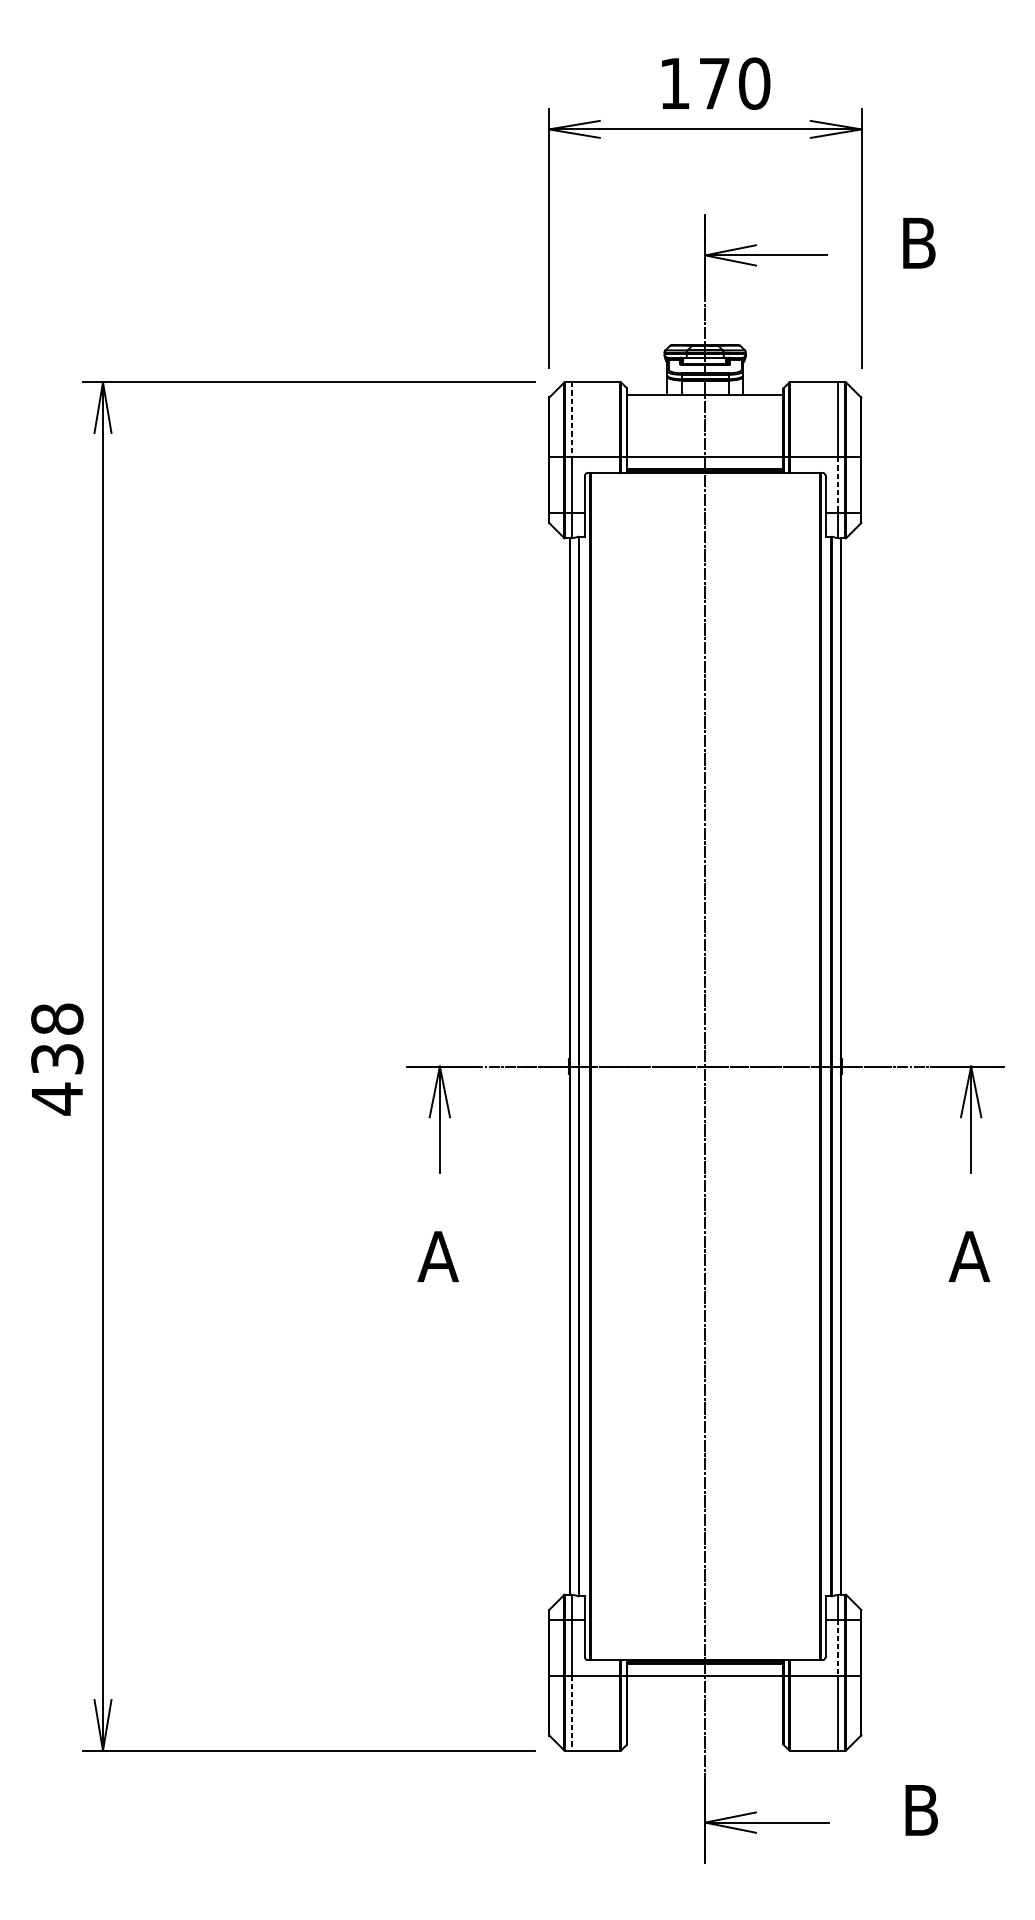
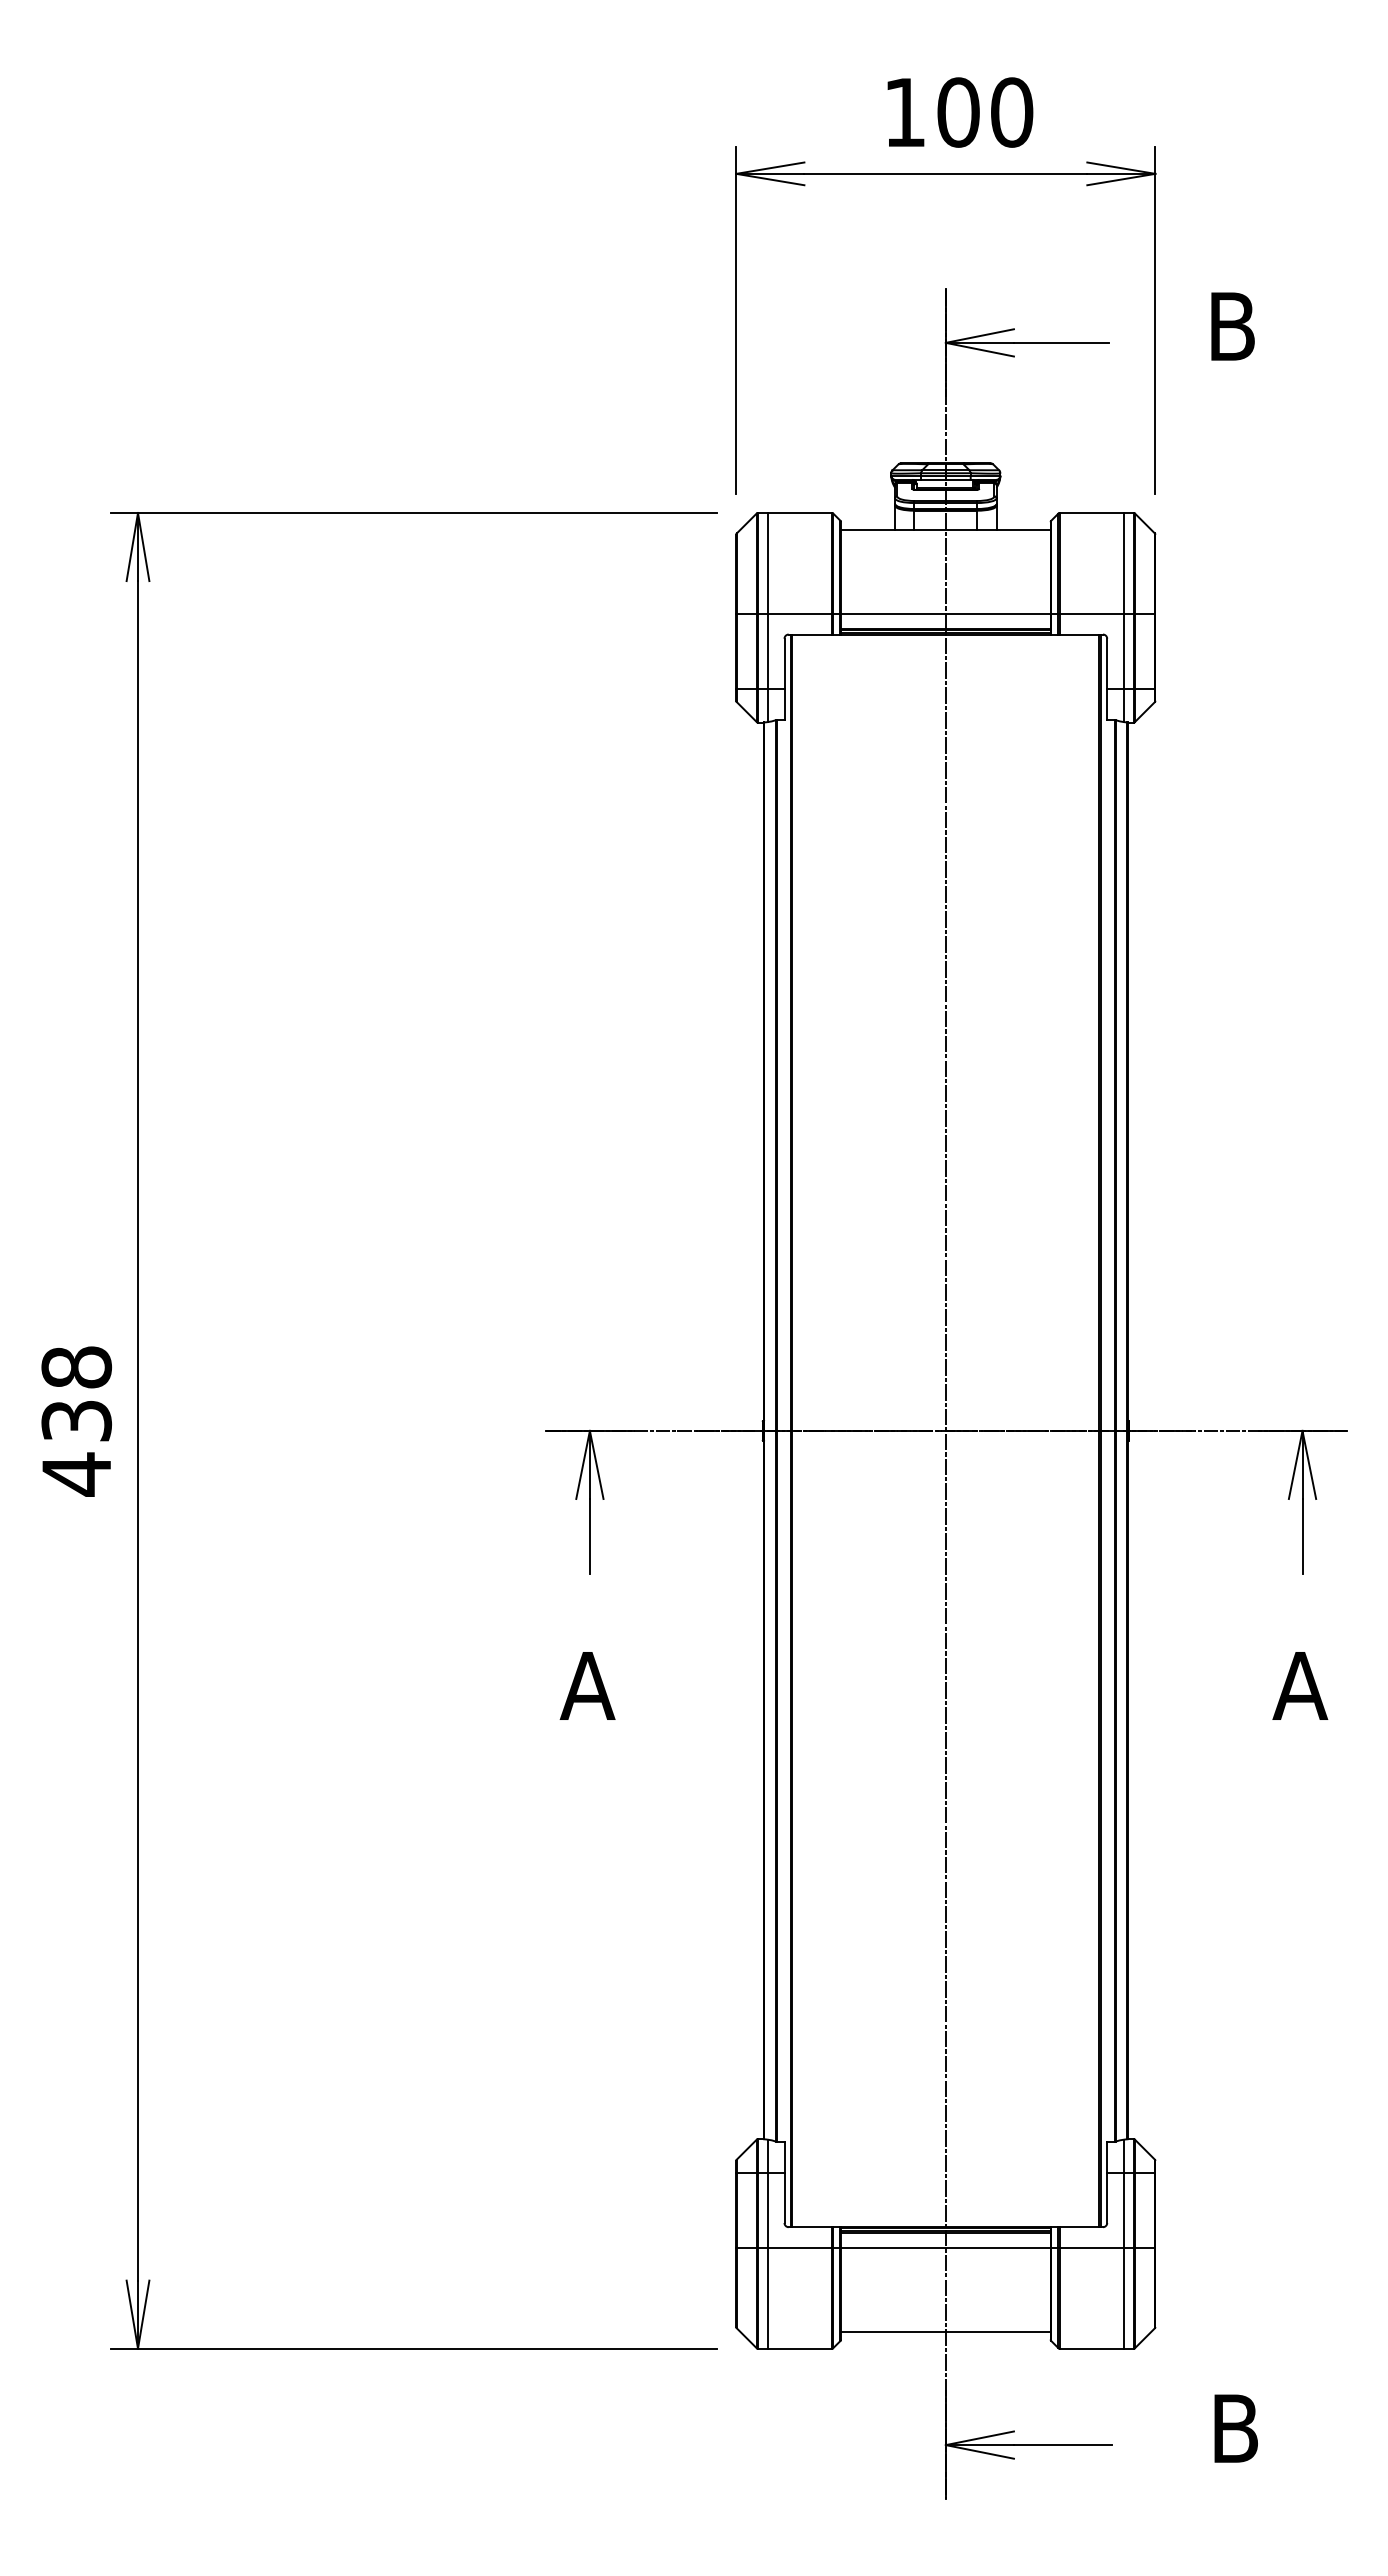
text: (714, 83) -> (958, 112), 170 -> 100
line: (572, 419) -> (767, 563), dashed -> solid
line: (837, 485) -> (1123, 651), dashed -> solid
line: (837, 1647) -> (1123, 2210), dashed -> solid
line: (572, 1713) -> (767, 2298), dashed -> solid
line: (704, 1737) -> (945, 2331), added

